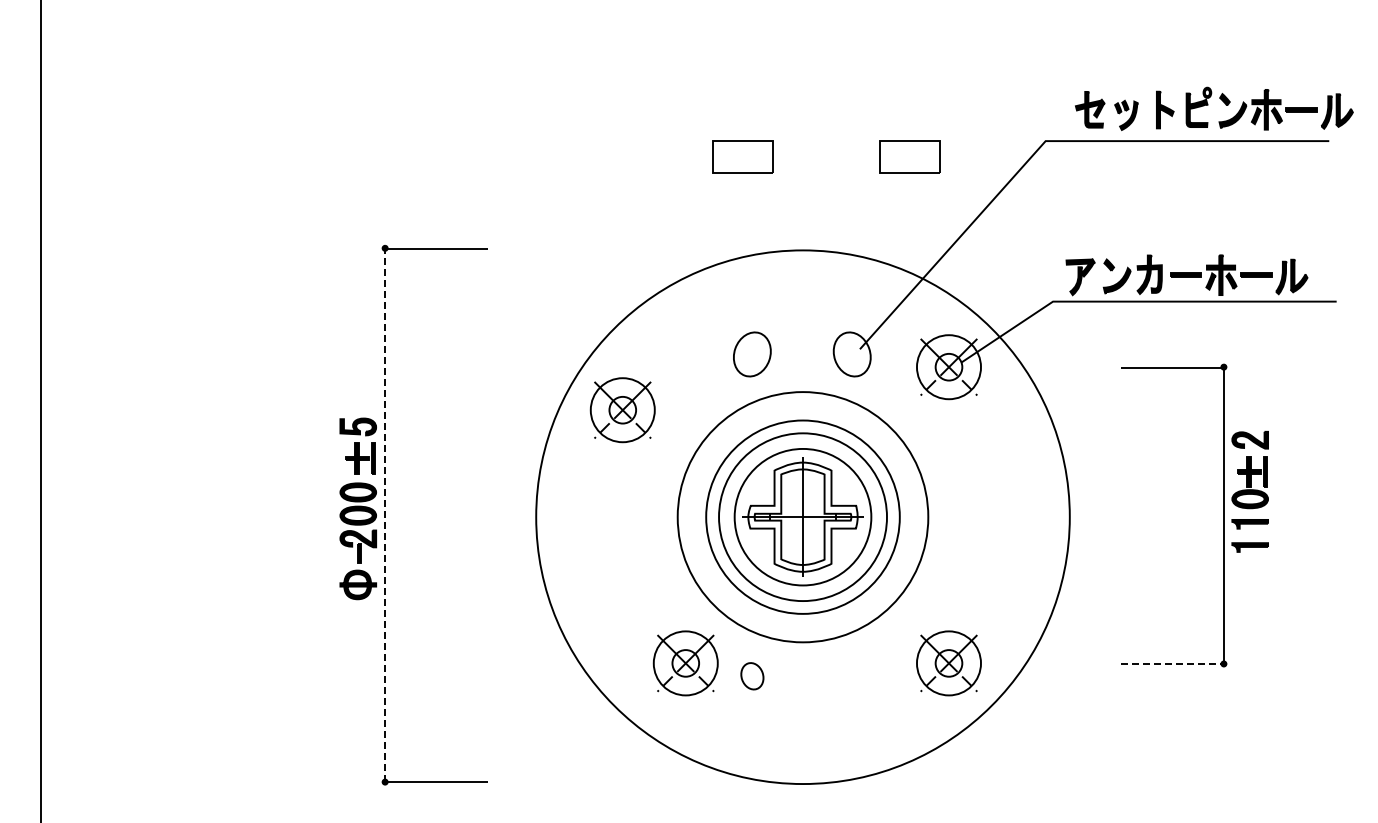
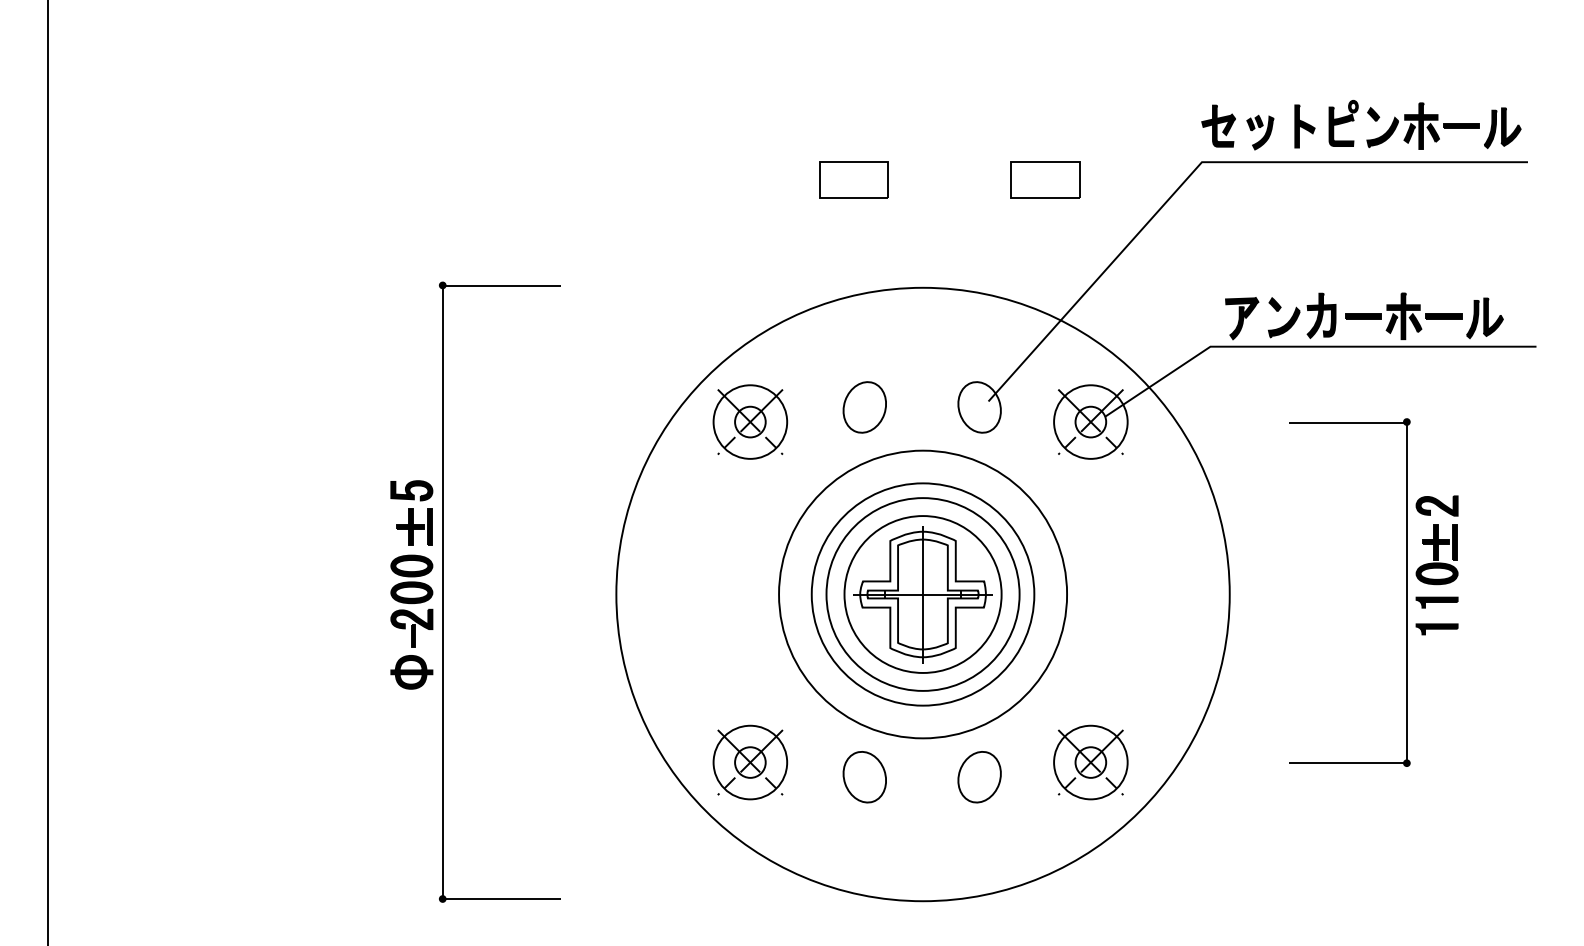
part: (1208, 105) -> (1354, 121), moved
part: (622, 410) -> (750, 422), moved
line: (385, 515) -> (443, 592), dashed -> solid
part: (685, 663) -> (750, 762), moved
line: (1172, 664) -> (1347, 763), dashed -> solid
part: (752, 676) -> (864, 777), size x1.67
part: (851, 676) -> (978, 777), added

